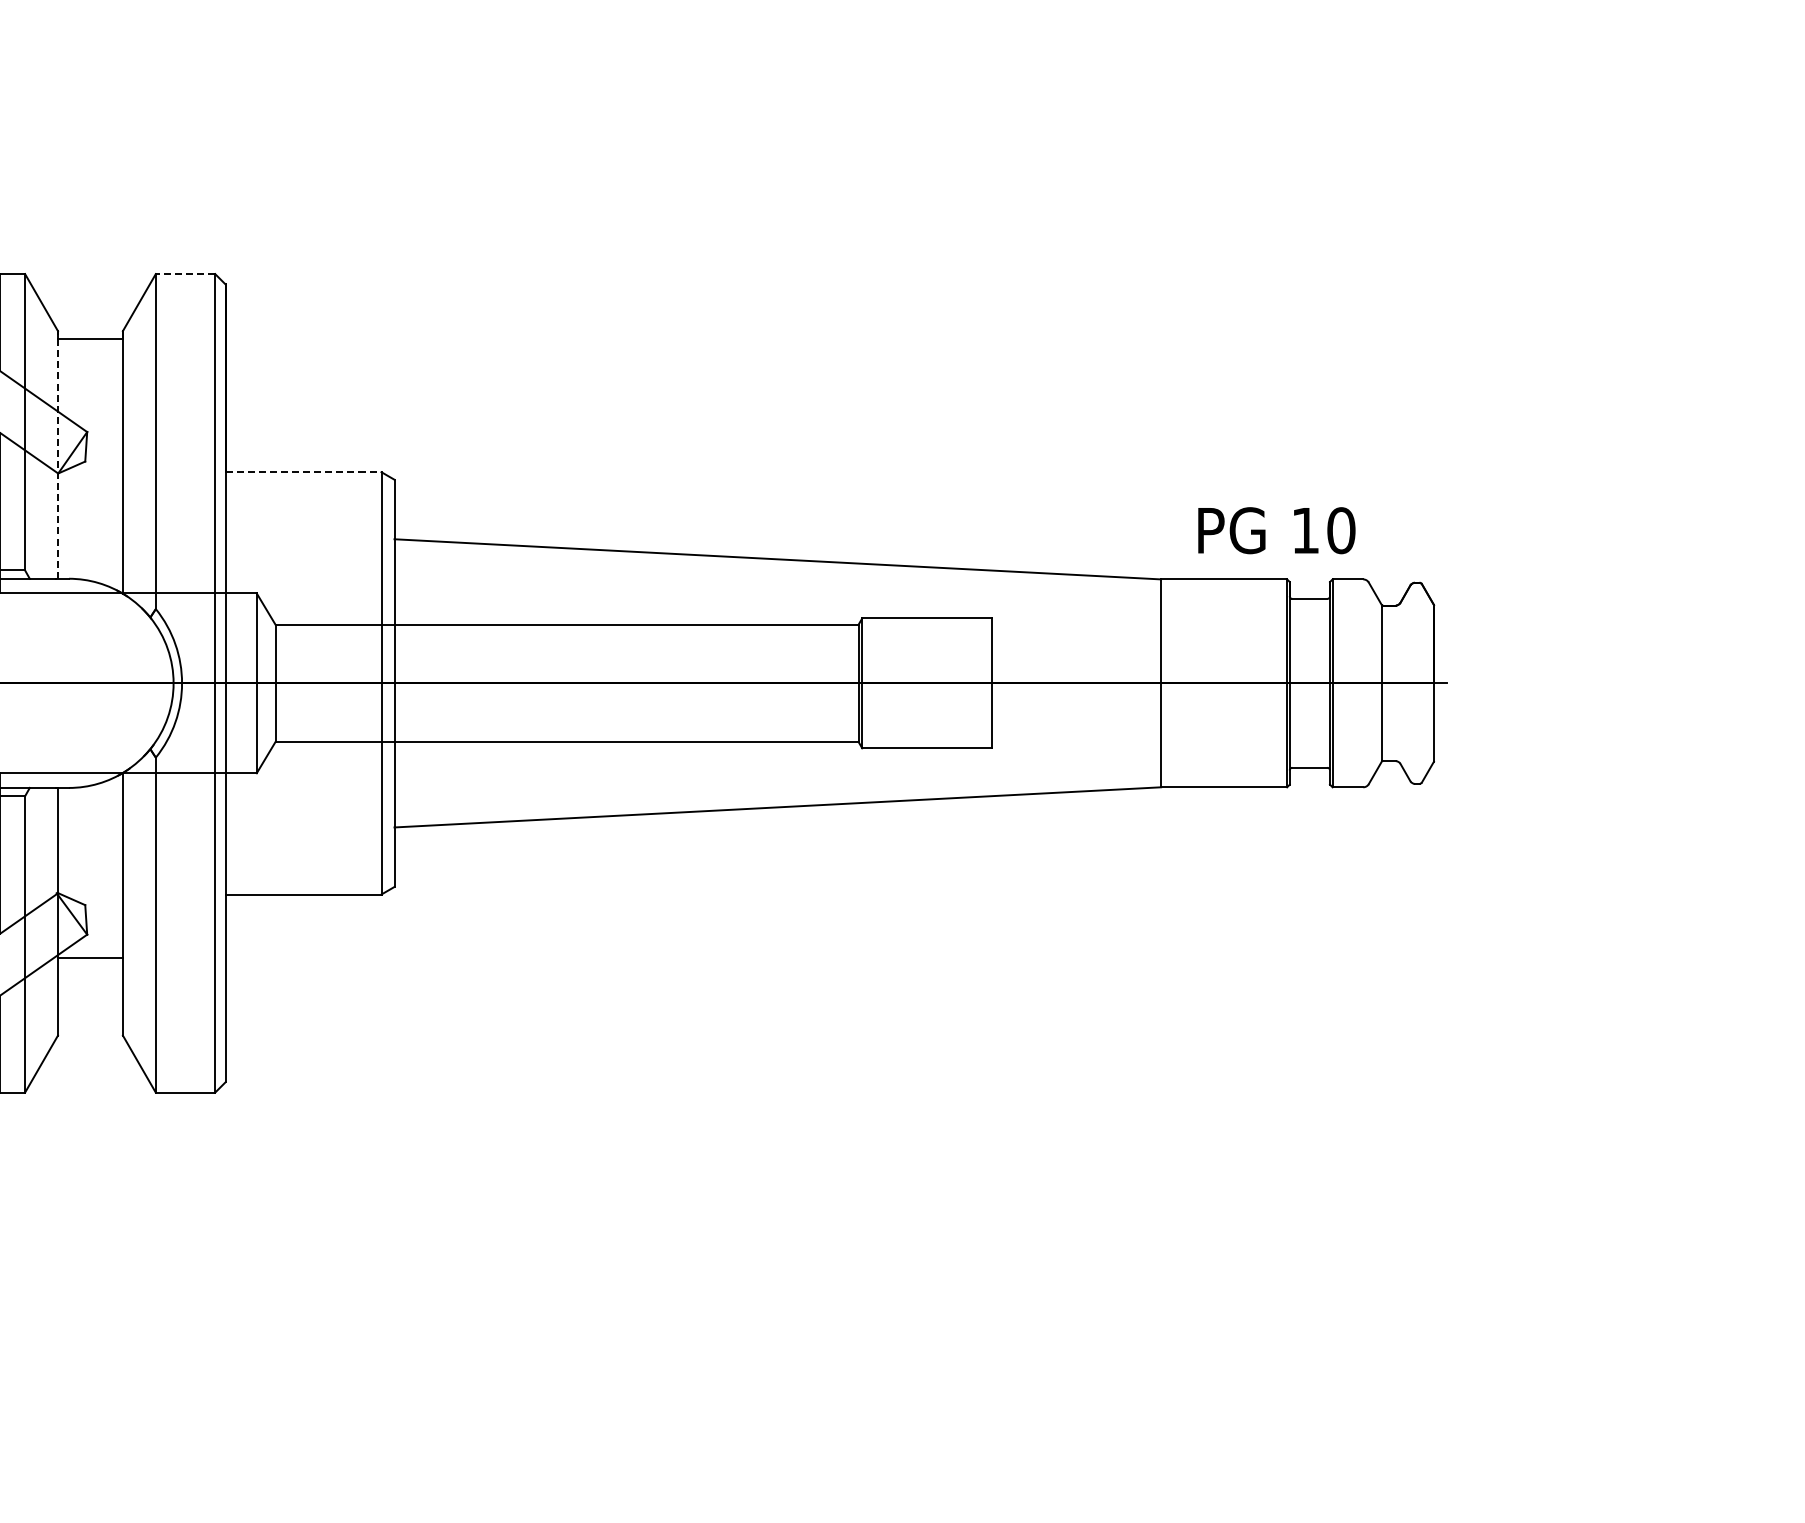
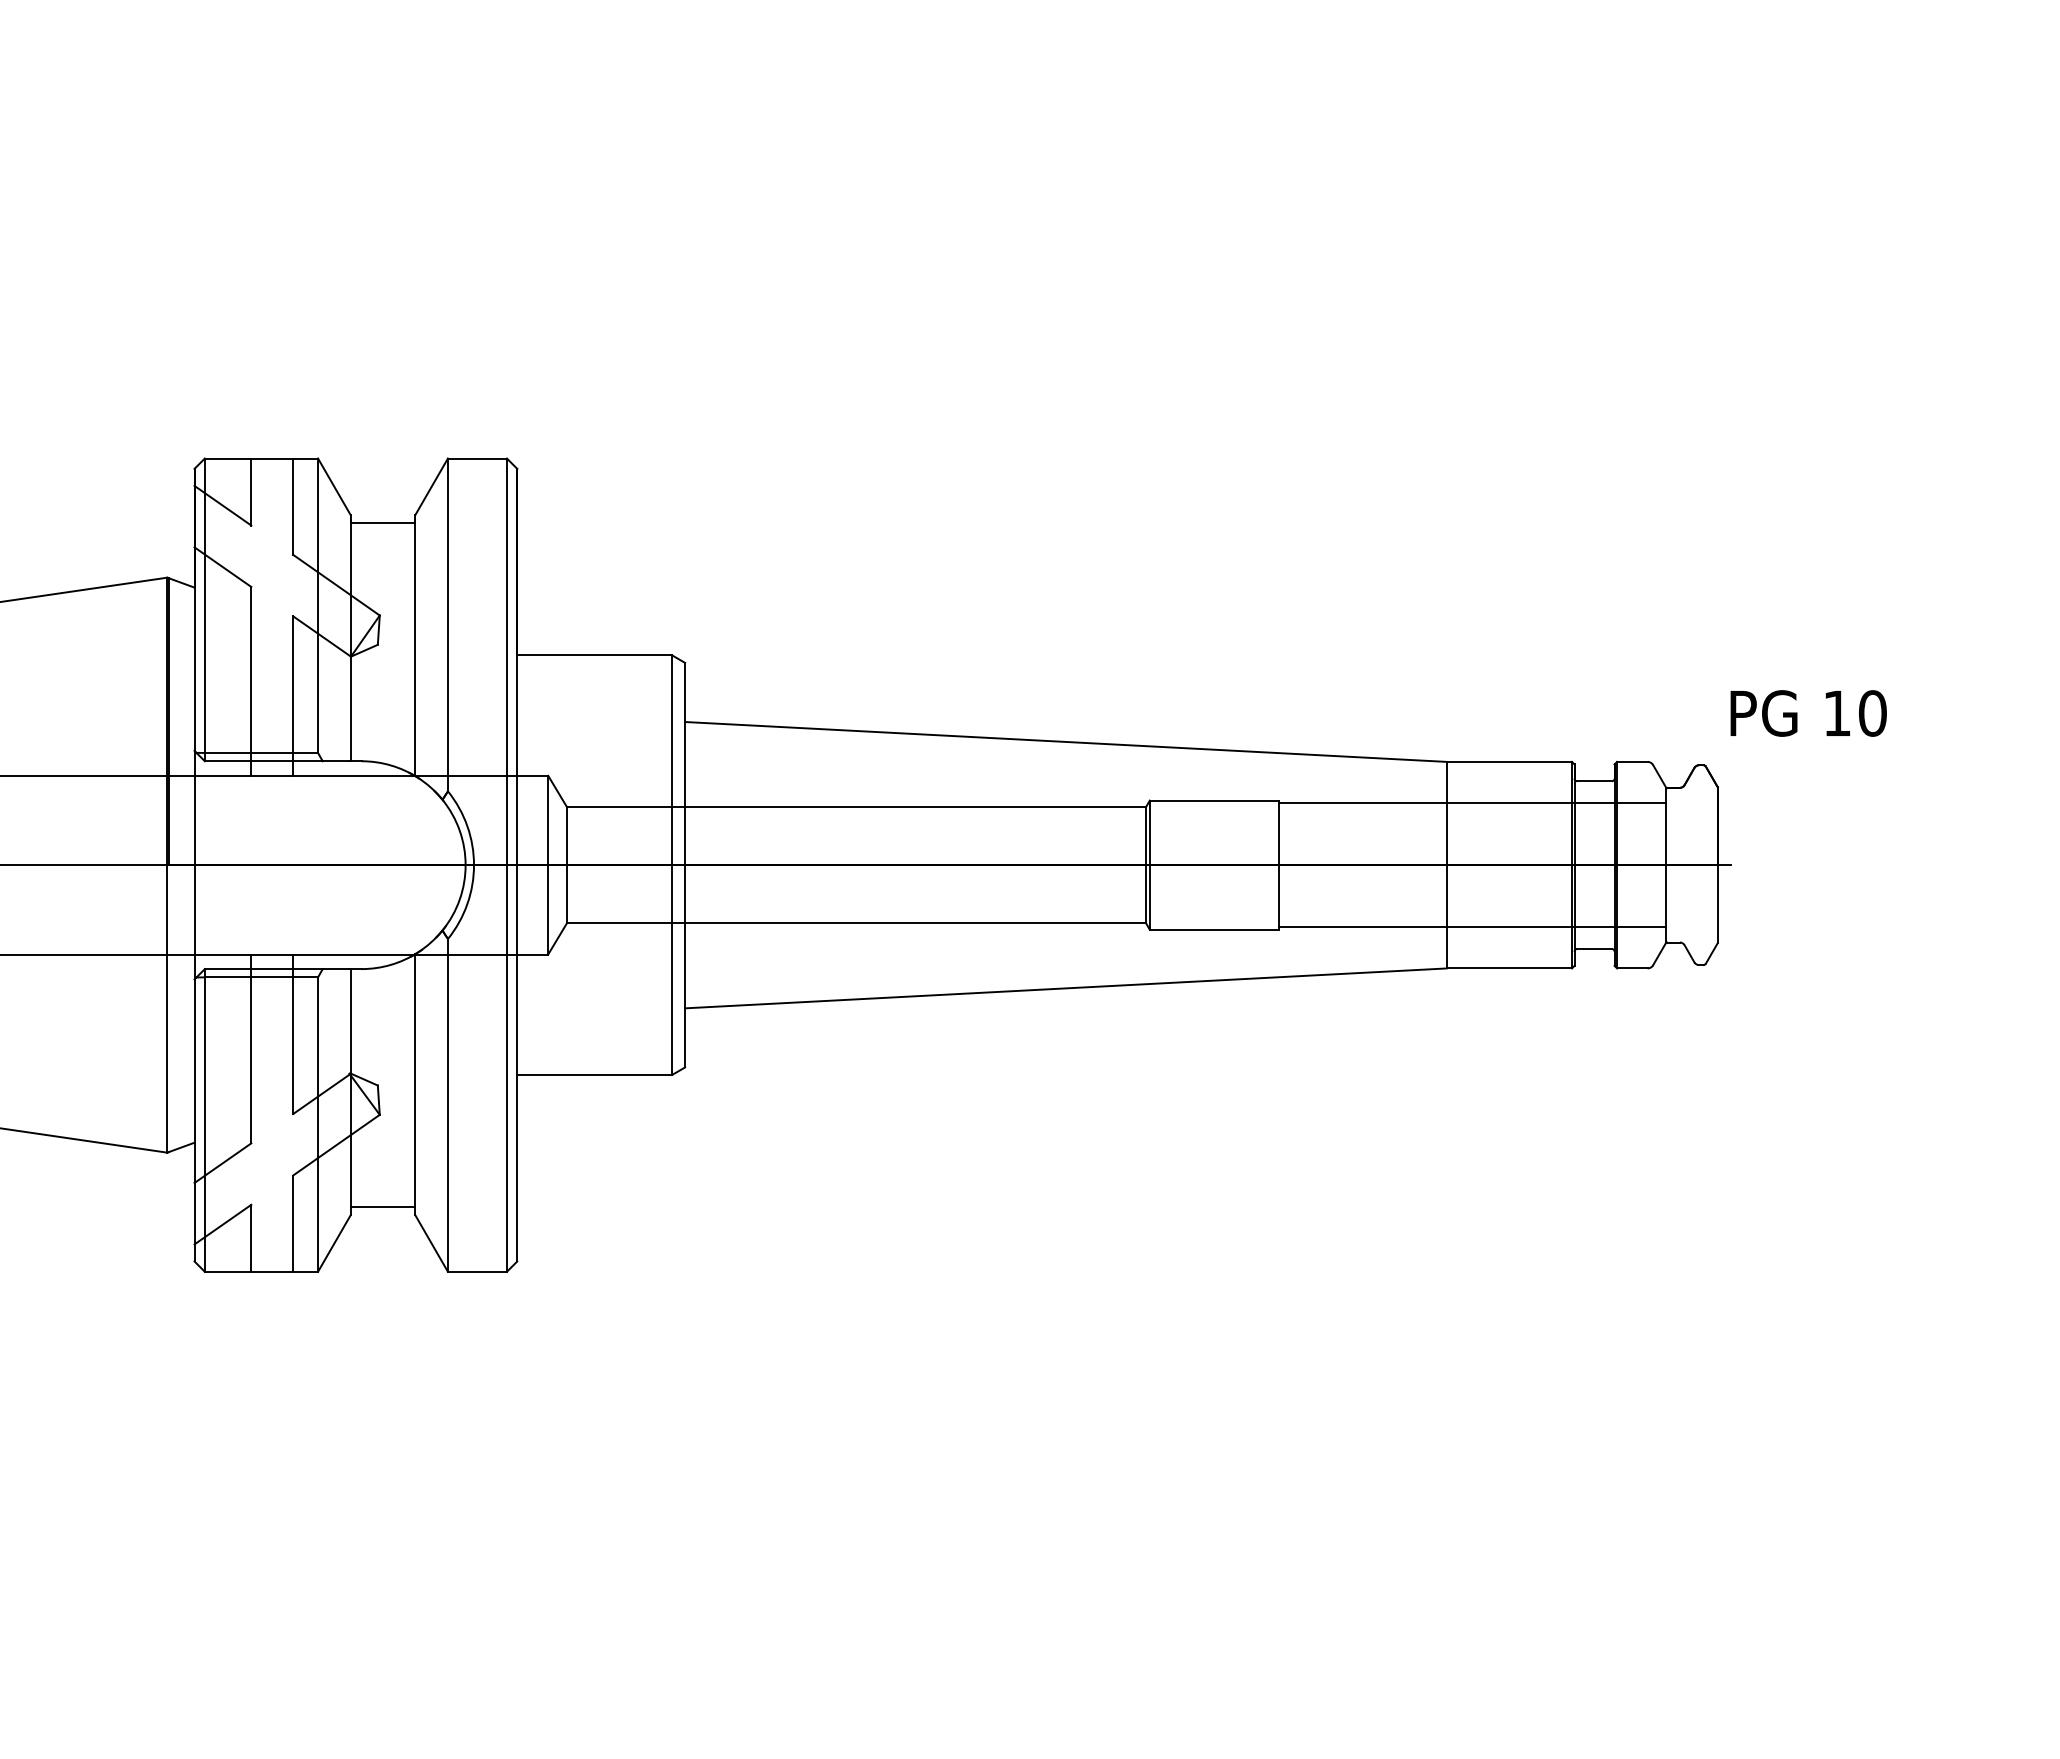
line: (184, 274) -> (476, 458), dashed -> solid
line: (57, 454) -> (350, 637), dashed -> solid
line: (304, 472) -> (595, 655), dashed -> solid
text: (1276, 530) -> (1808, 713), moved
line: (1187, 621) -> (1472, 803), added
line: (1187, 746) -> (1472, 927), added
line: (89, 958) -> (382, 1207), moved

